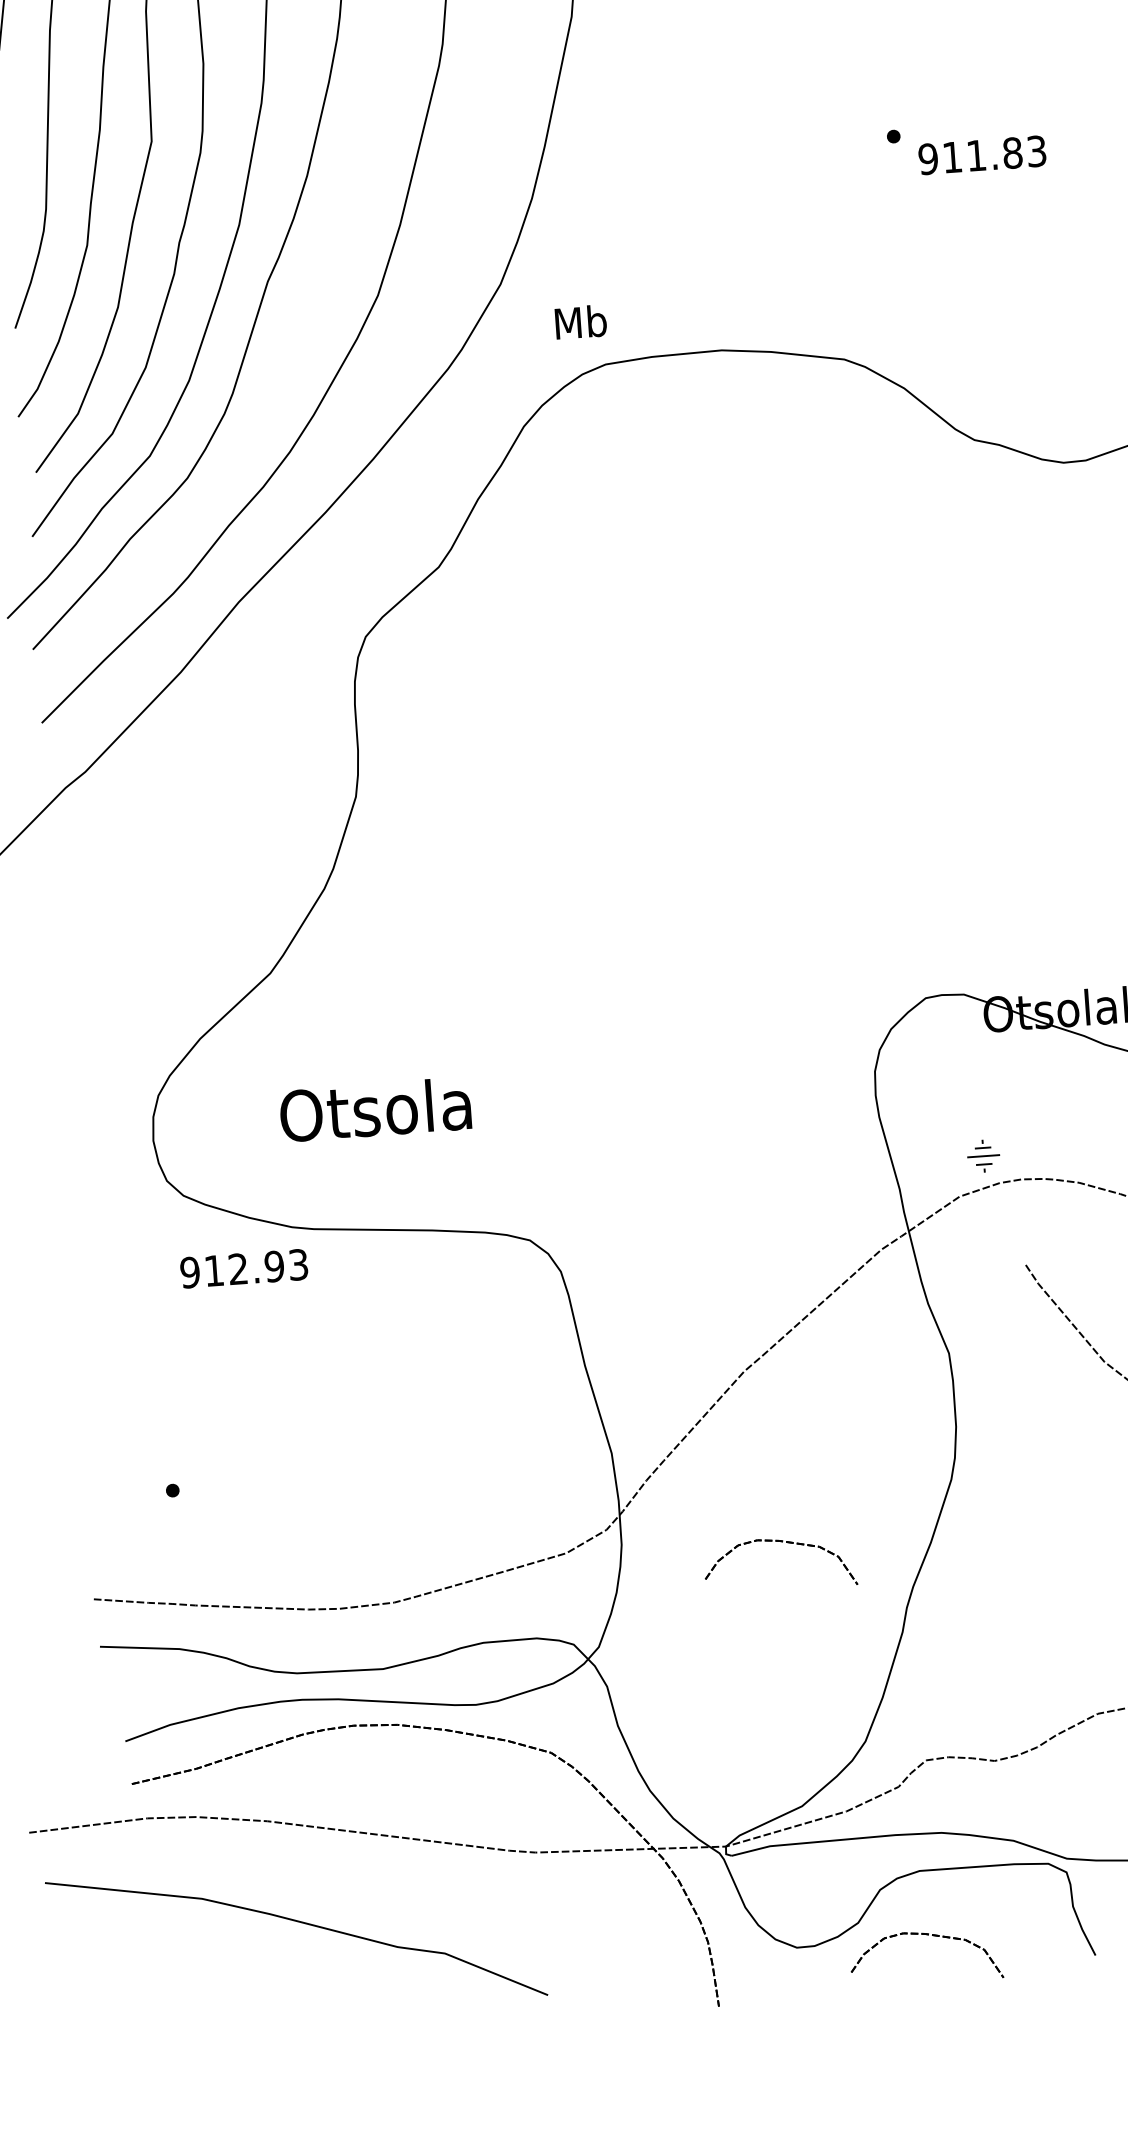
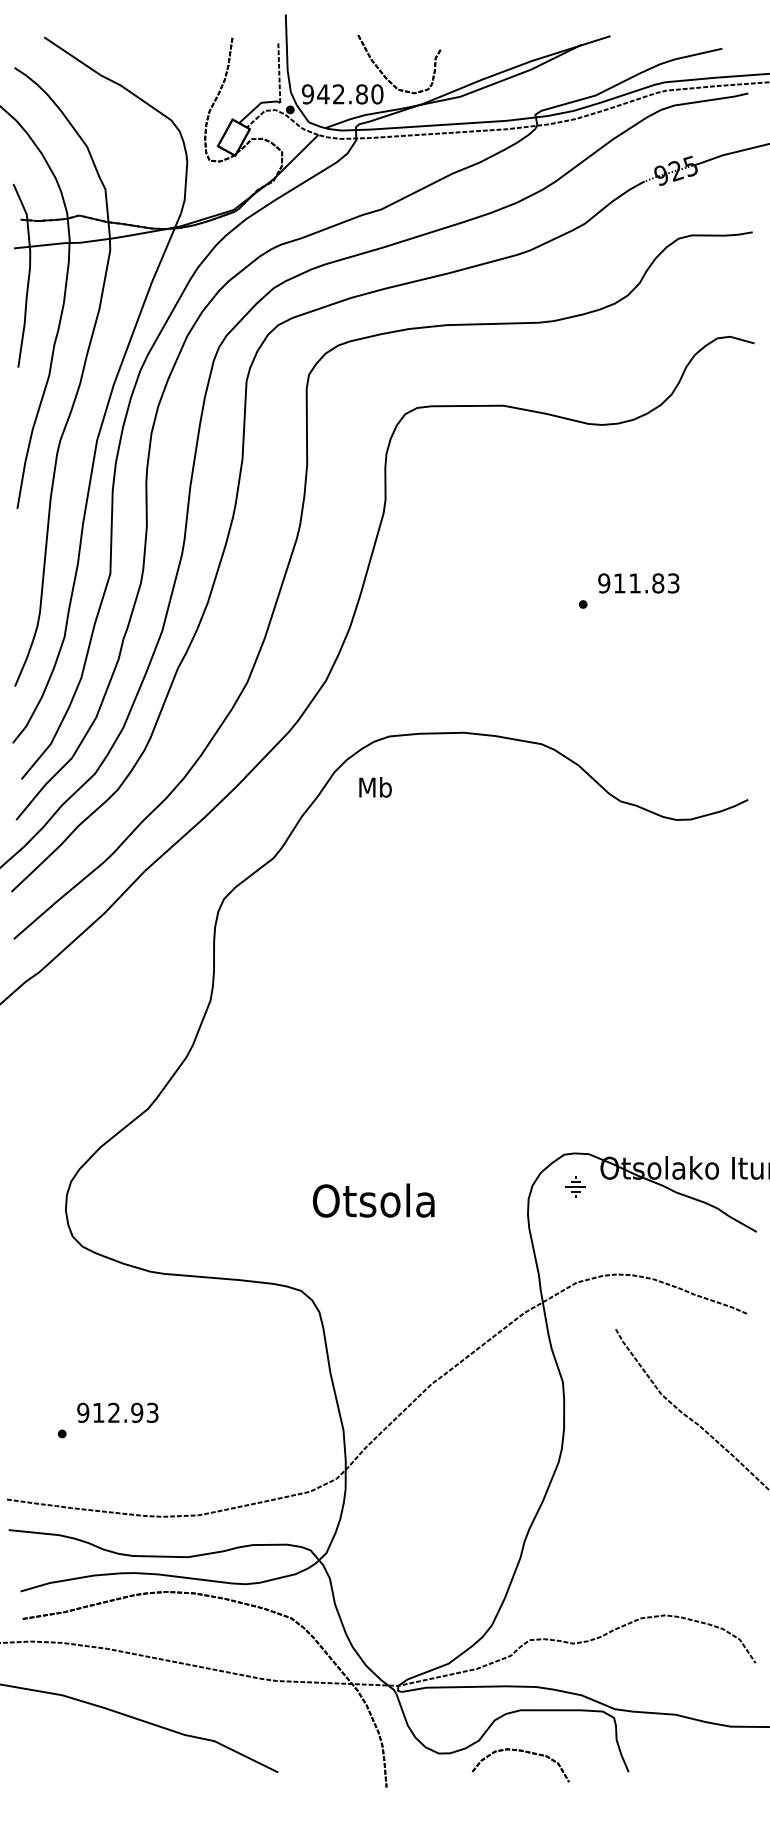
text: (981, 155) -> (638, 583), moved
text: (580, 322) -> (375, 787), moved
text: (375, 1109) -> (373, 1200), moved
part: (982, 1155) -> (575, 1186), moved
text: (243, 1268) -> (117, 1412), moved
part: (786, 1543) -> (450, 1495), removed

